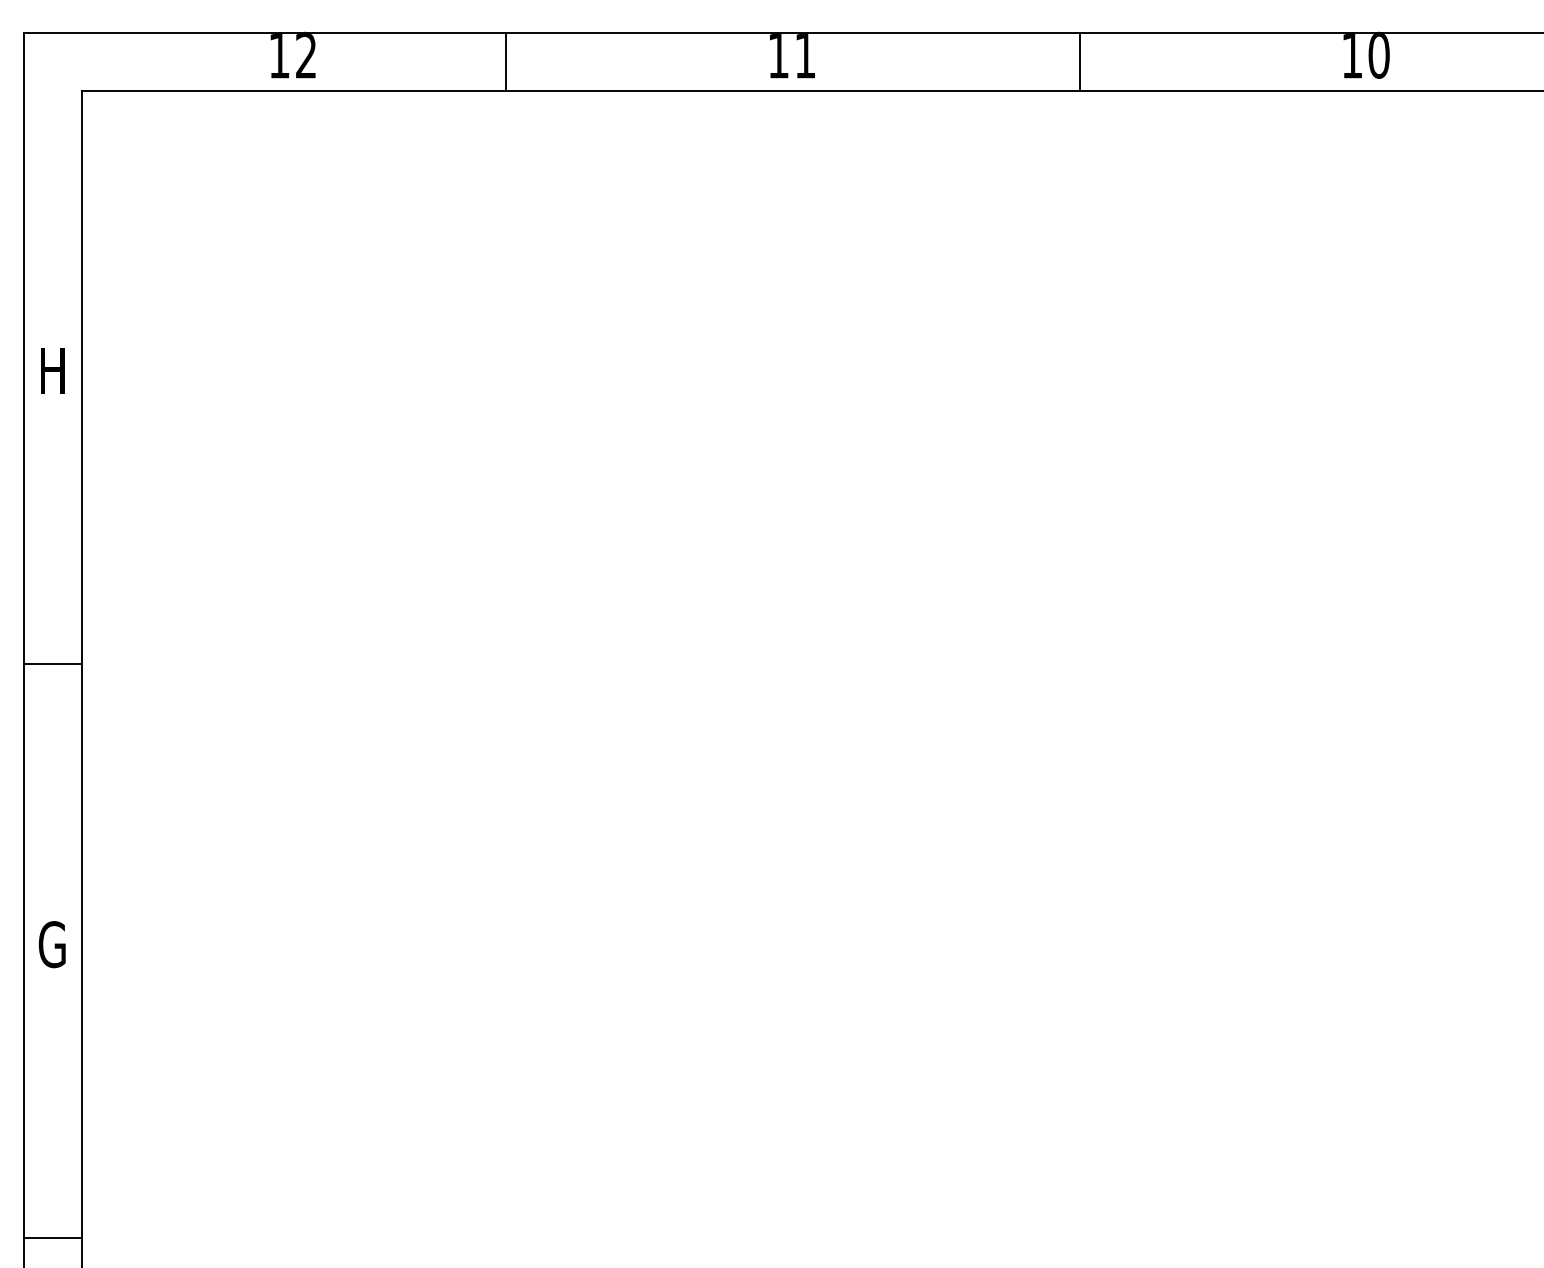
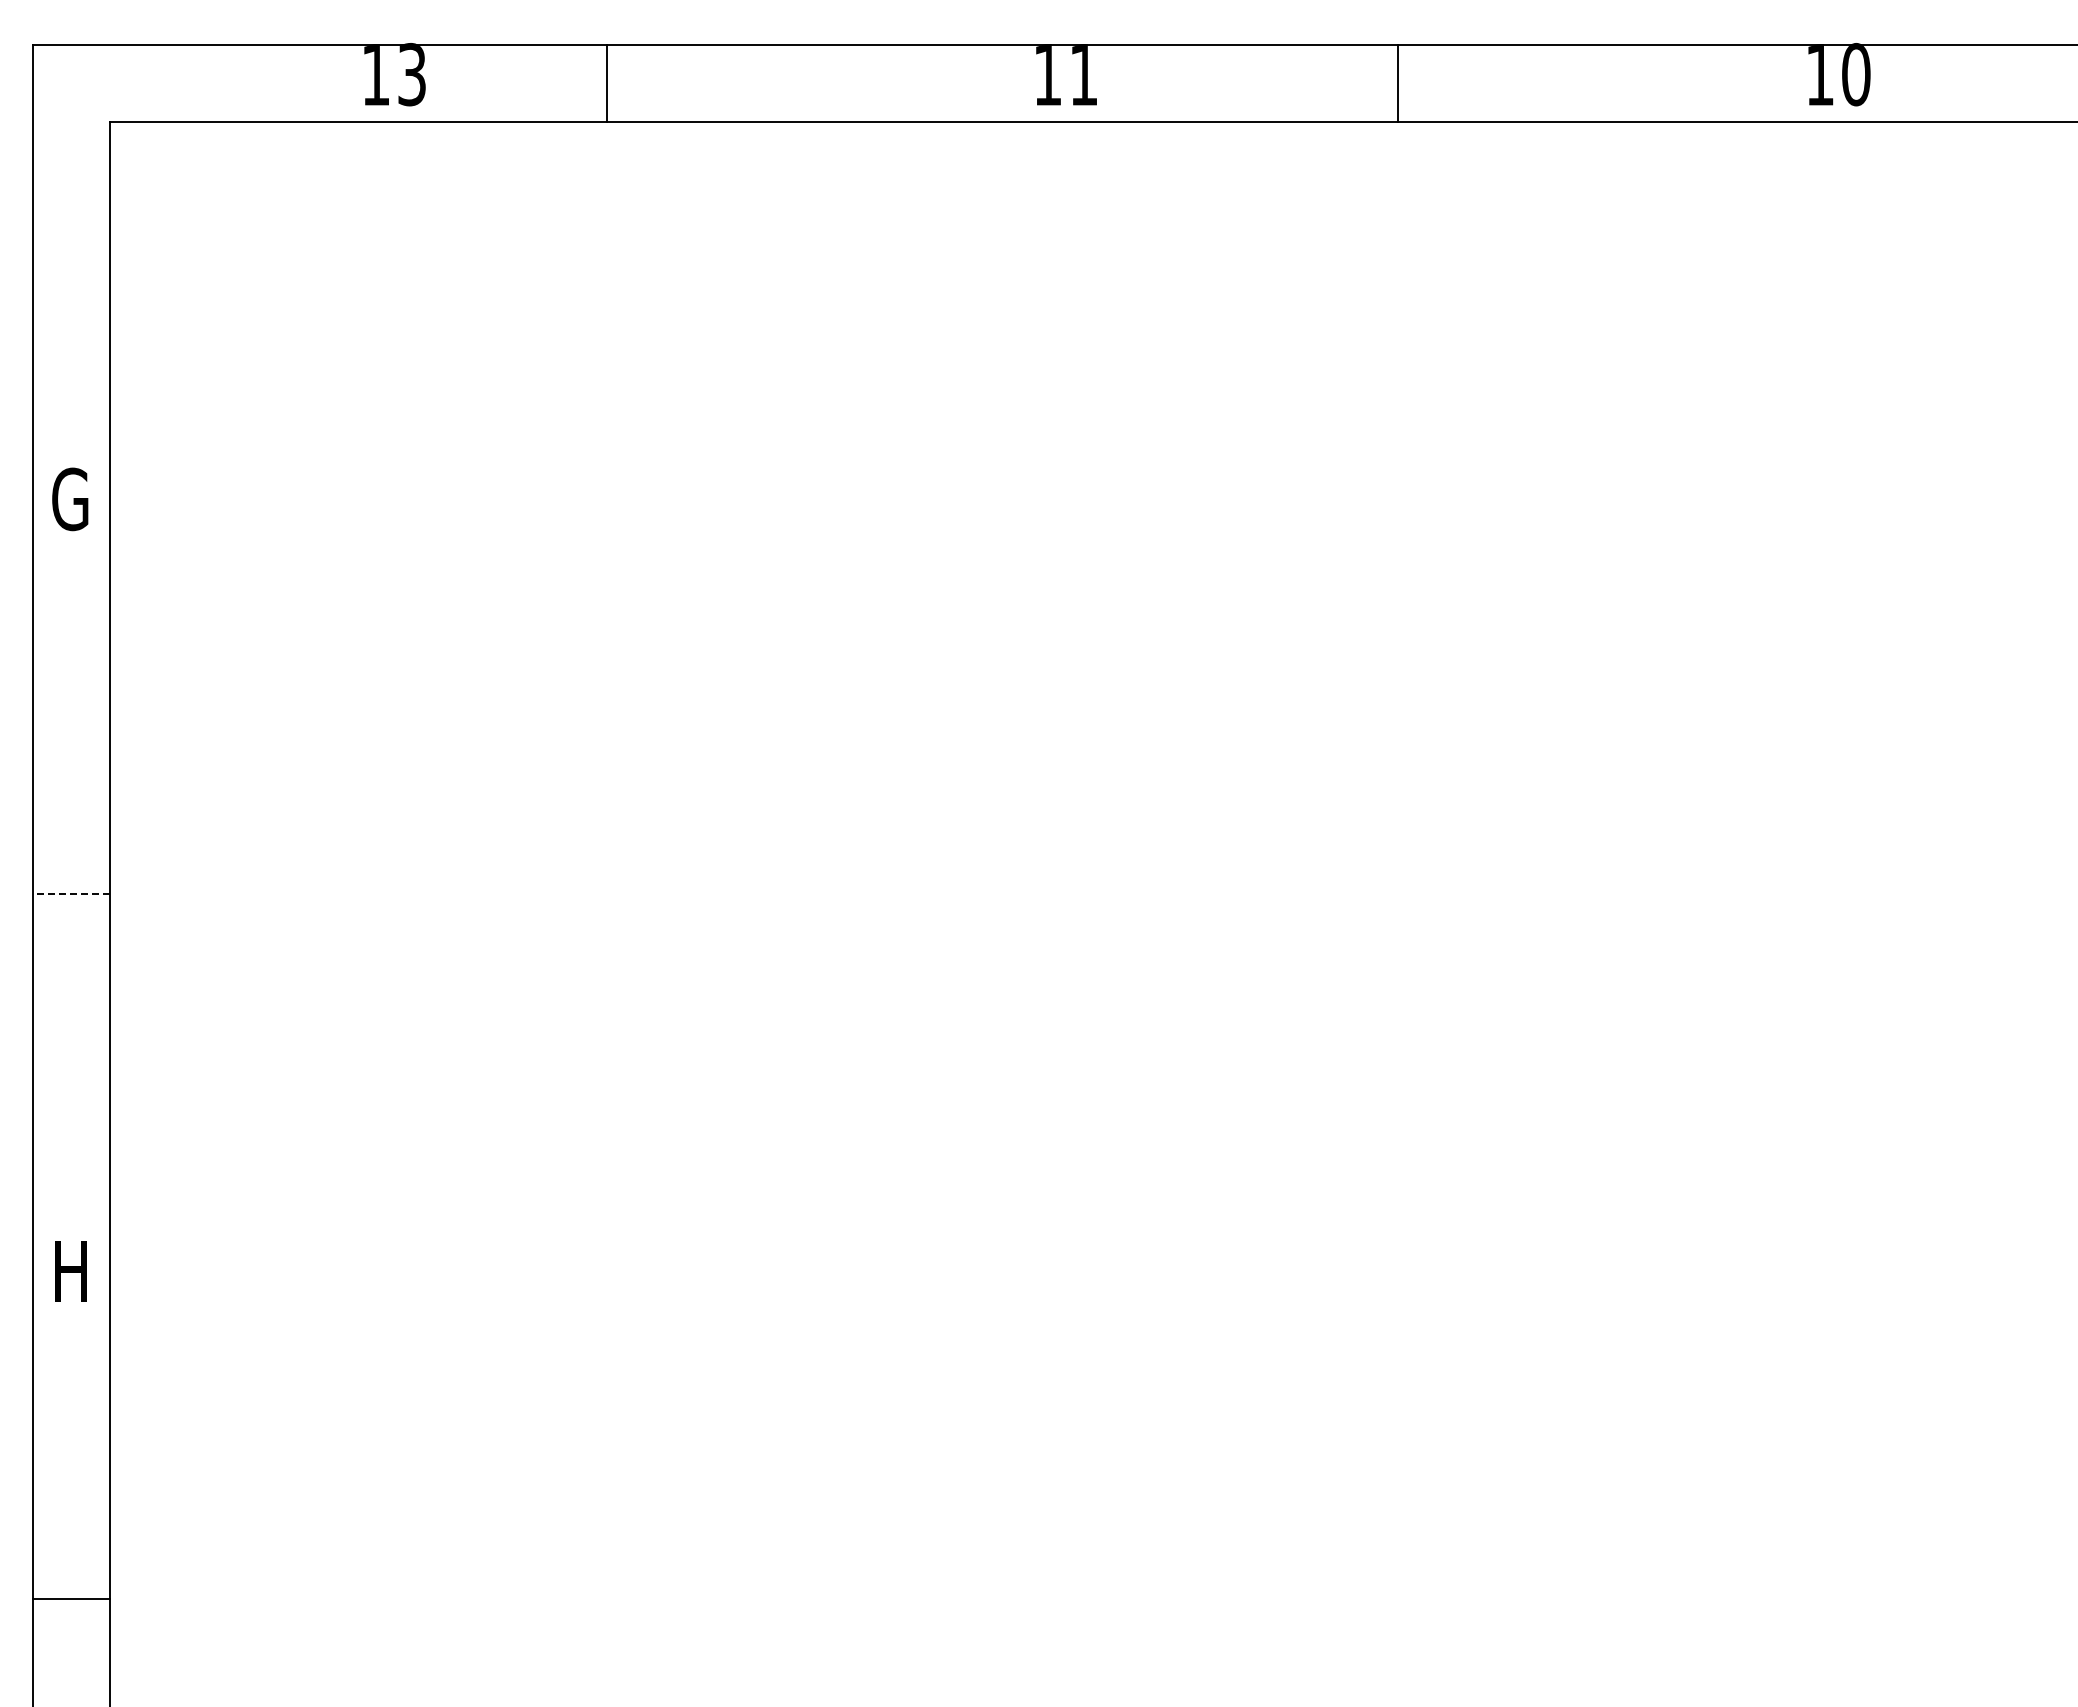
text: (305, 55) -> (411, 74), 12 -> 13
line: (506, 61) -> (607, 83), moved
line: (1079, 61) -> (1398, 83), moved
text: (52, 371) -> (70, 499), H -> G
line: (53, 664) -> (71, 894), solid -> dashed
text: (52, 944) -> (70, 1271), G -> H
line: (52, 1237) -> (70, 1598), moved

